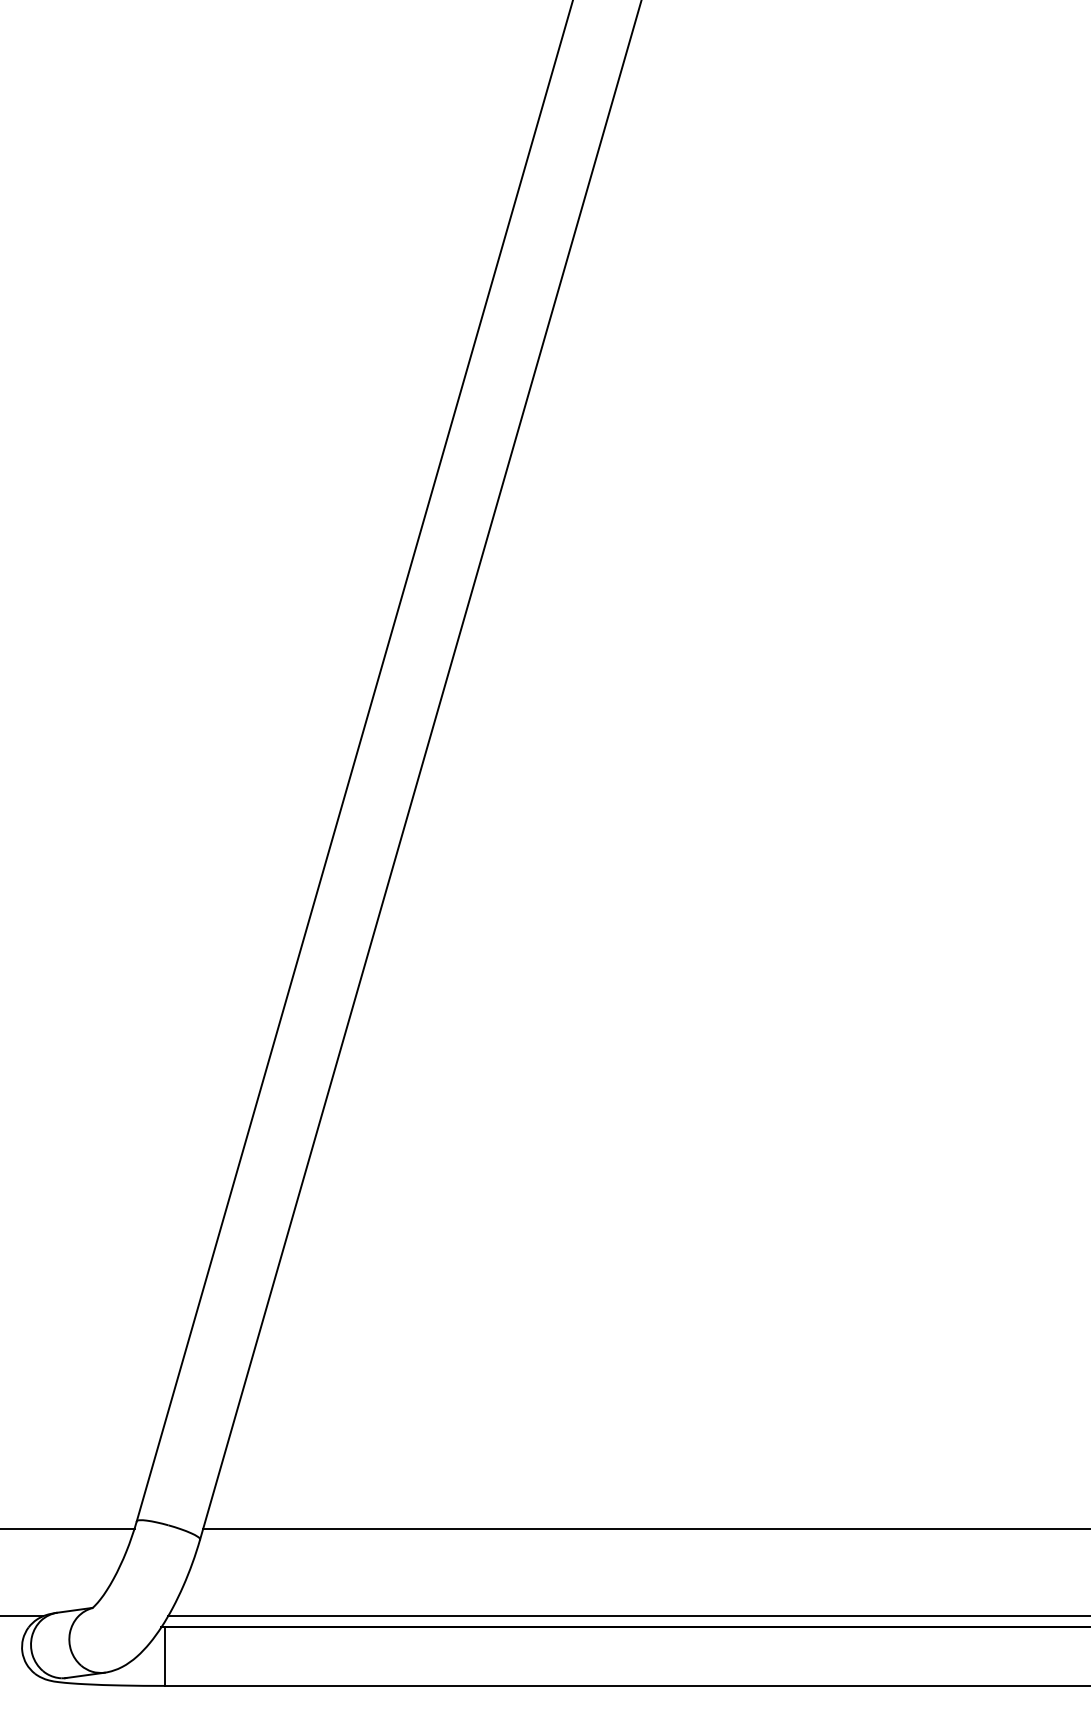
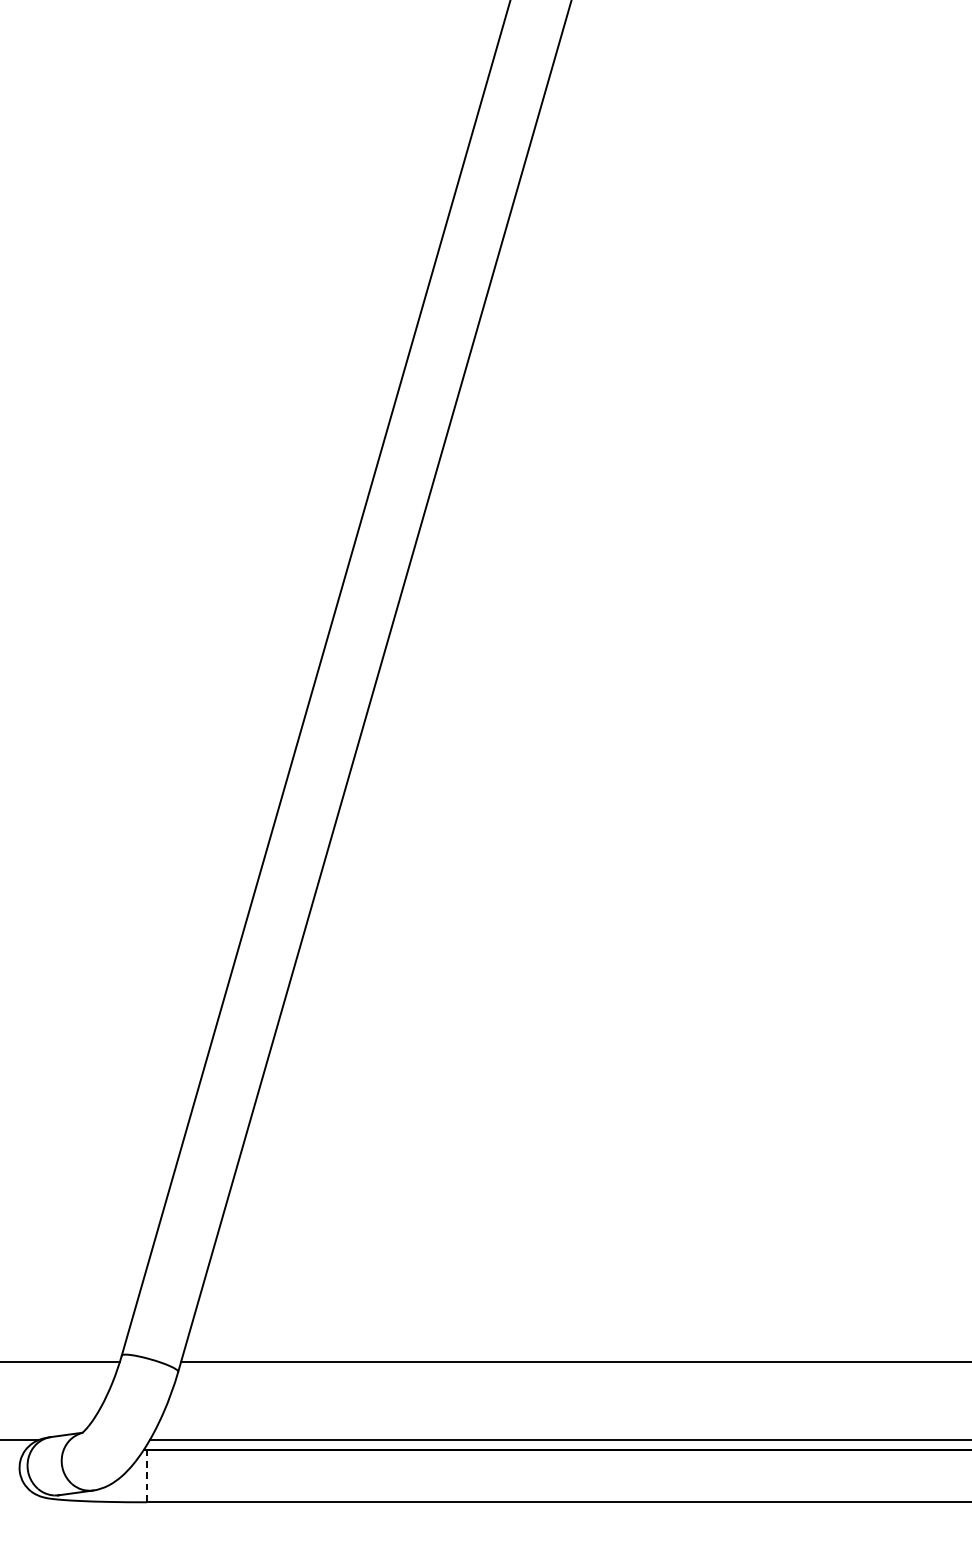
line: (164, 1657) -> (146, 1476), solid -> dashed

